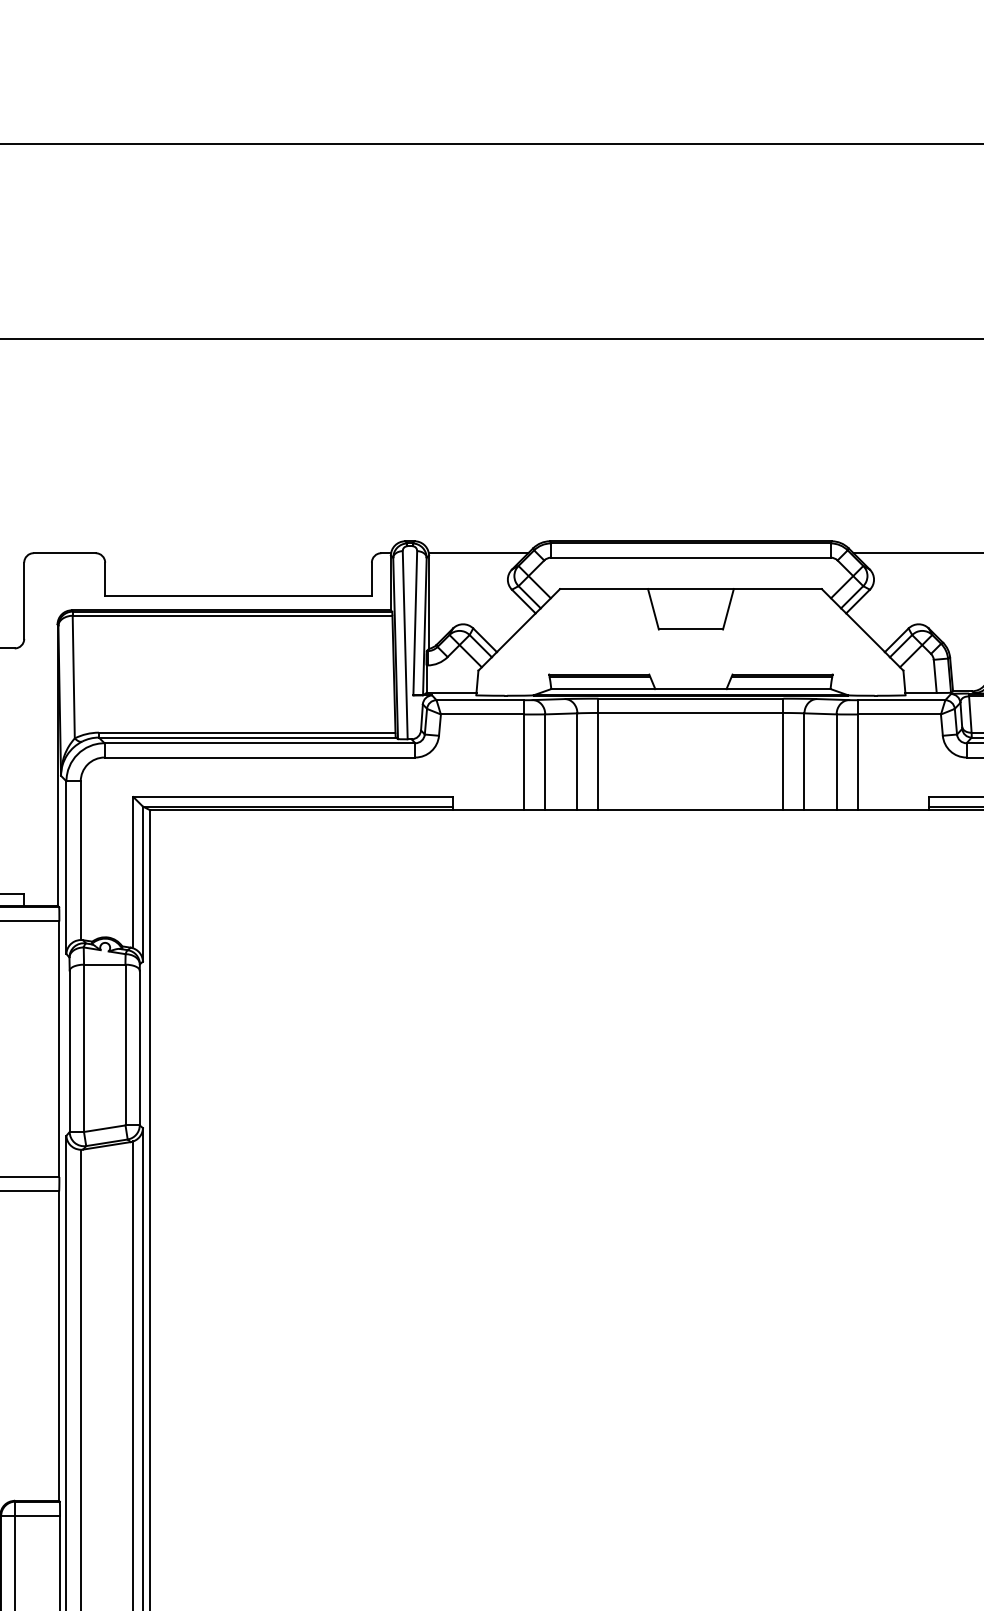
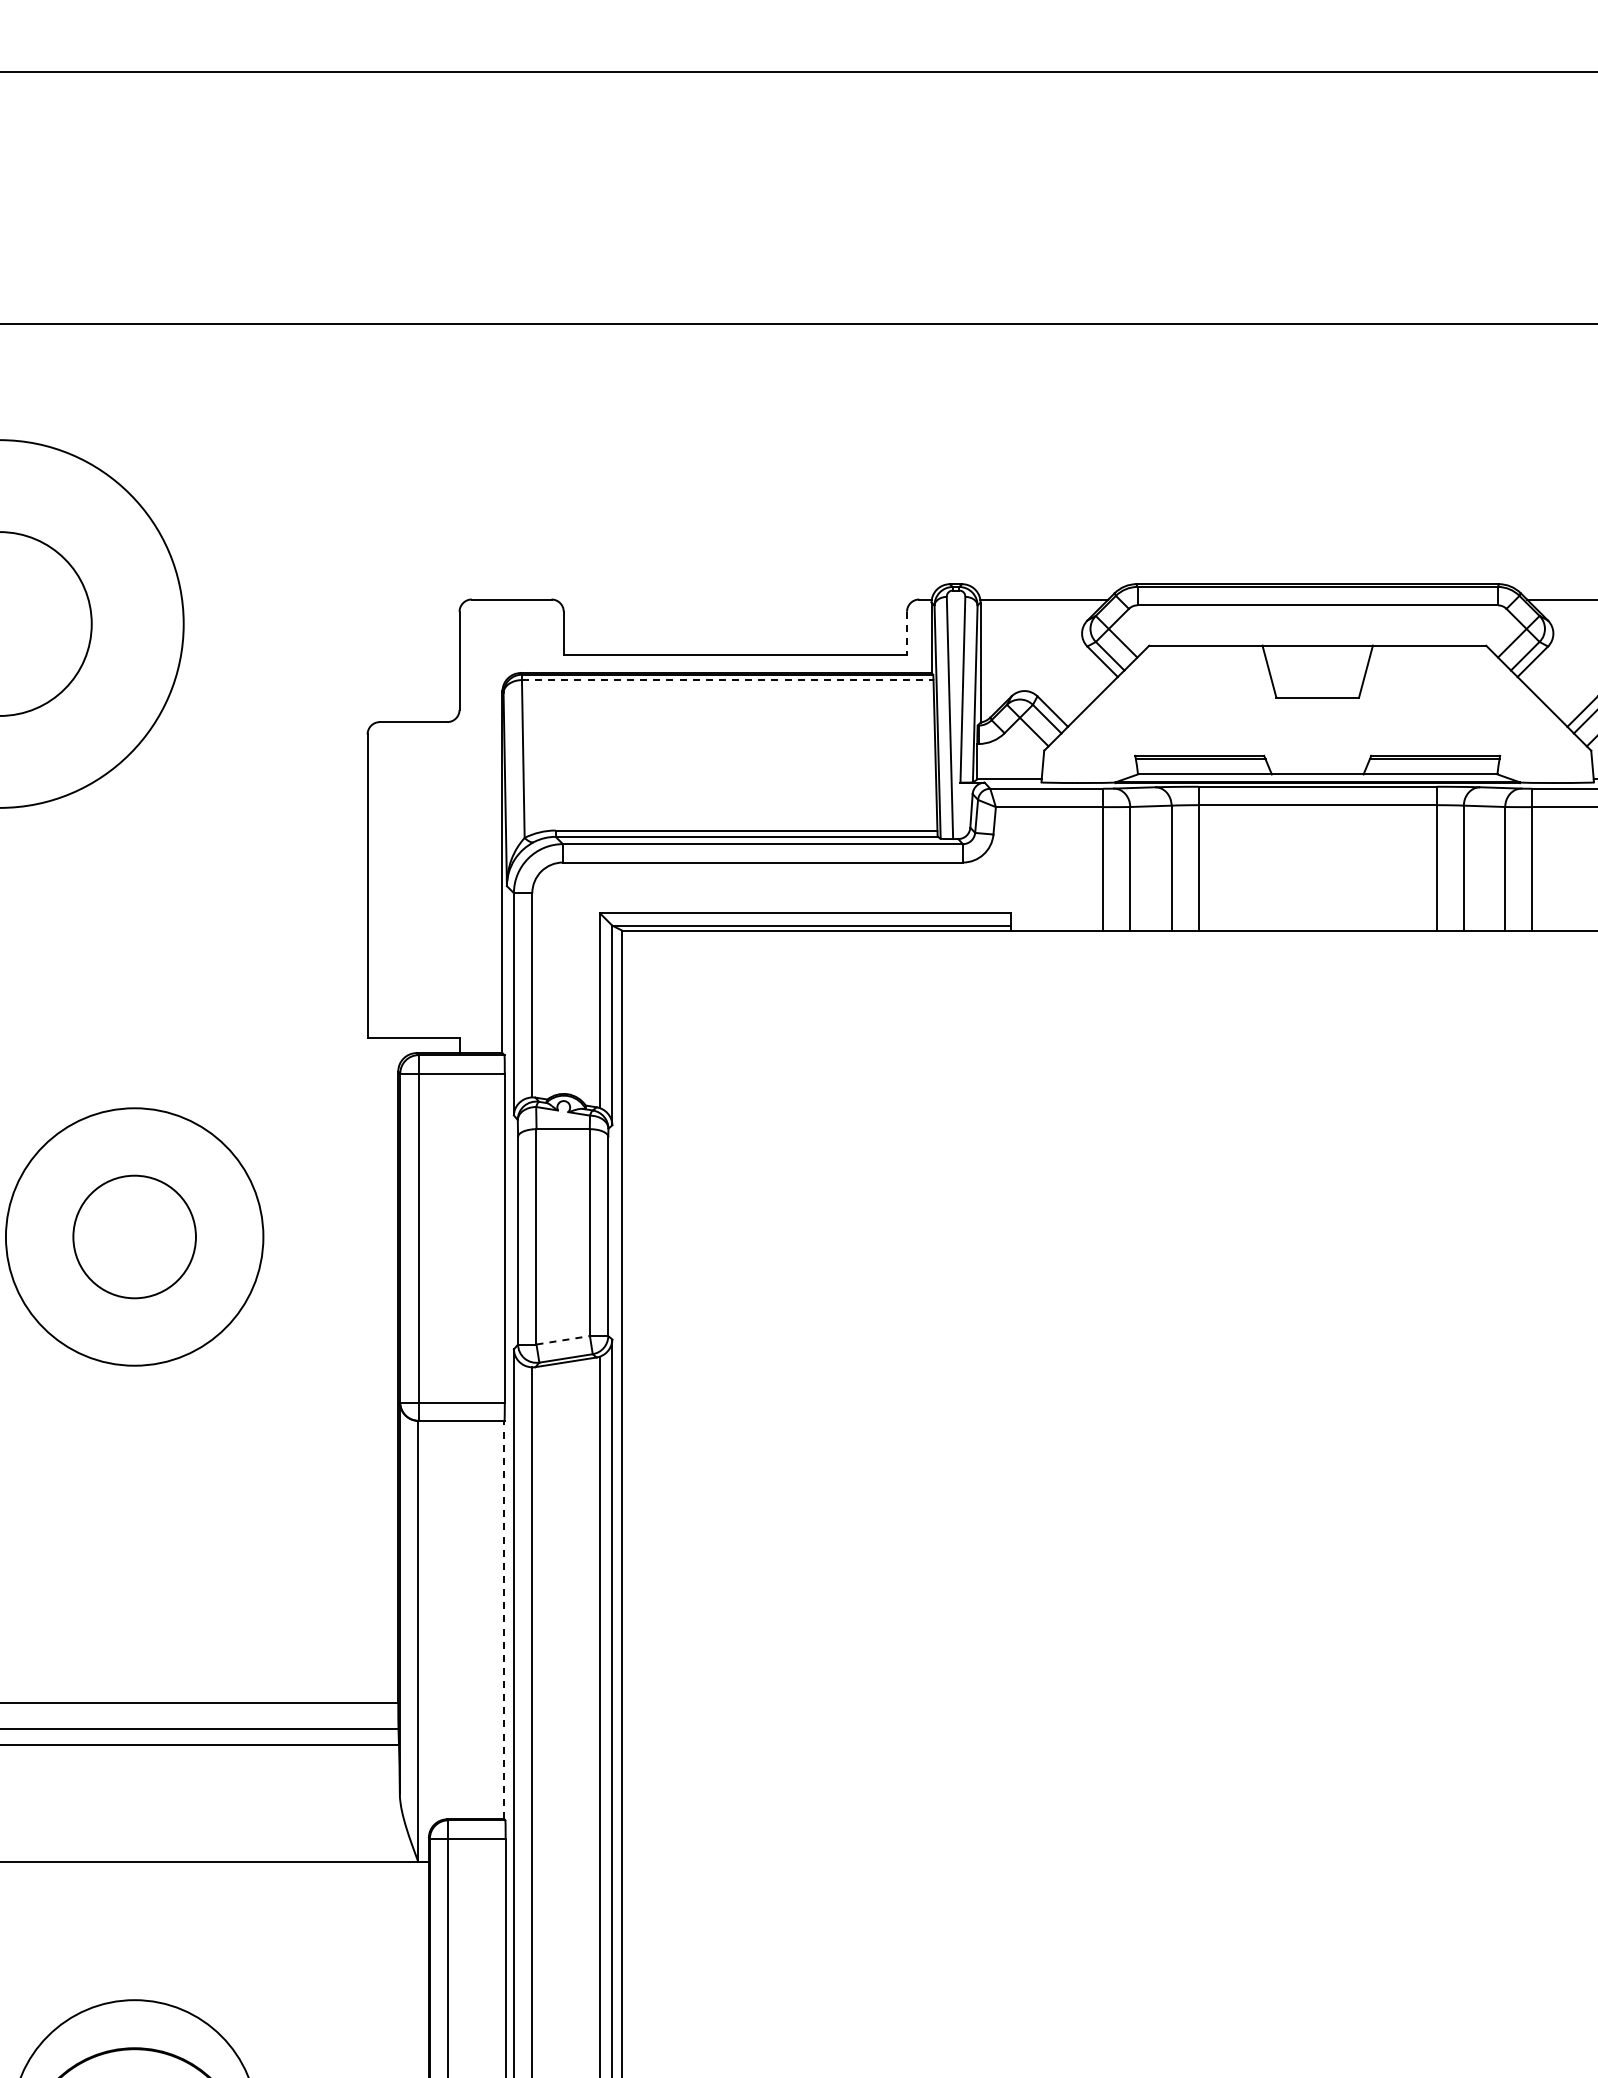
line: (372, 579) -> (907, 633), solid -> dashed
line: (232, 616) -> (727, 680), solid -> dashed
line: (104, 1128) -> (563, 1340), solid -> dashed
line: (59, 1345) -> (504, 1619), solid -> dashed

